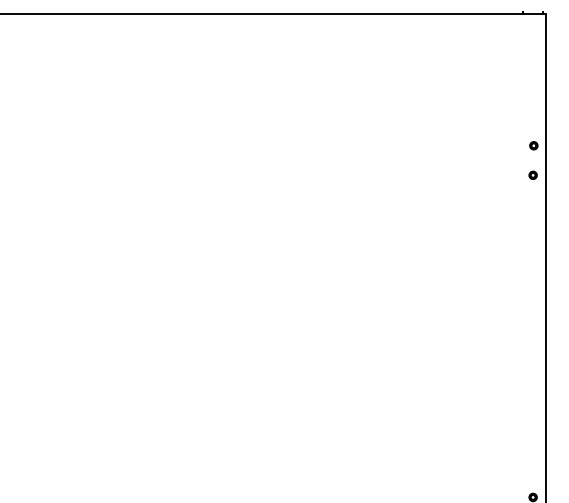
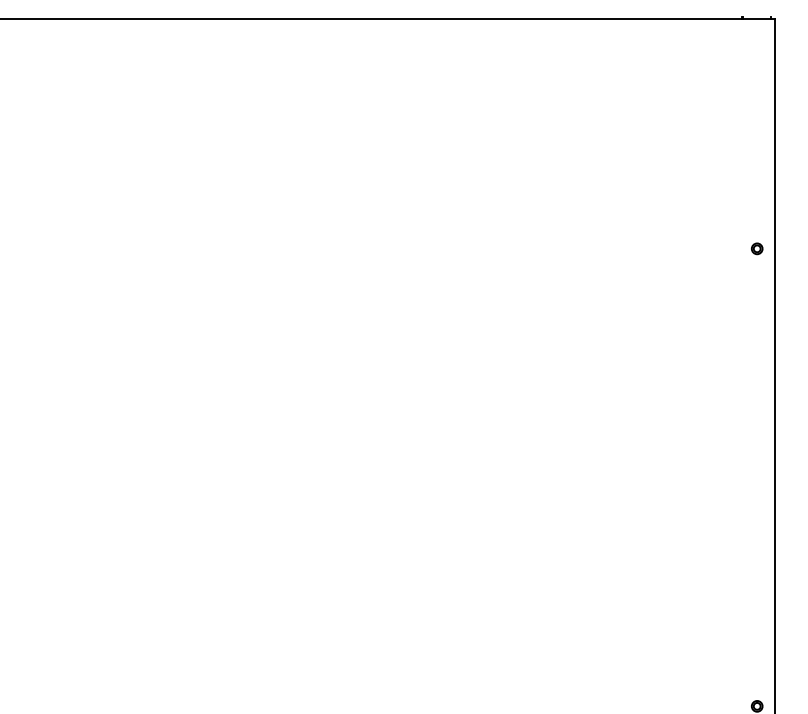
part: (534, 145) -> (758, 206), removed

